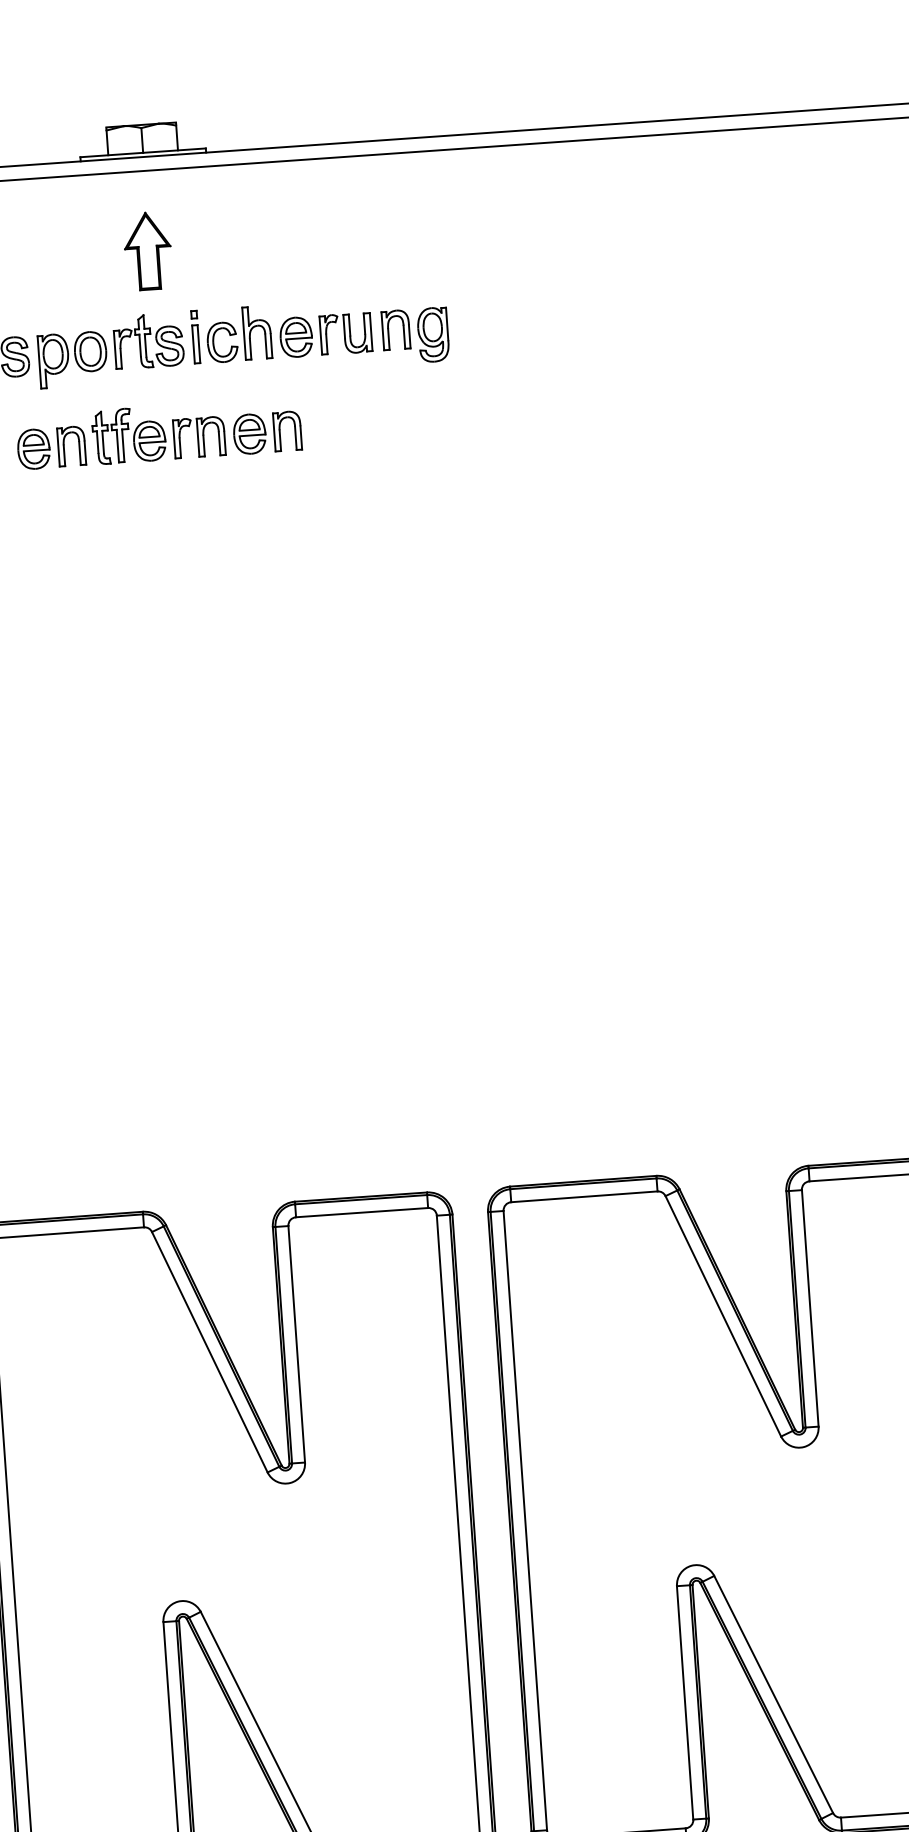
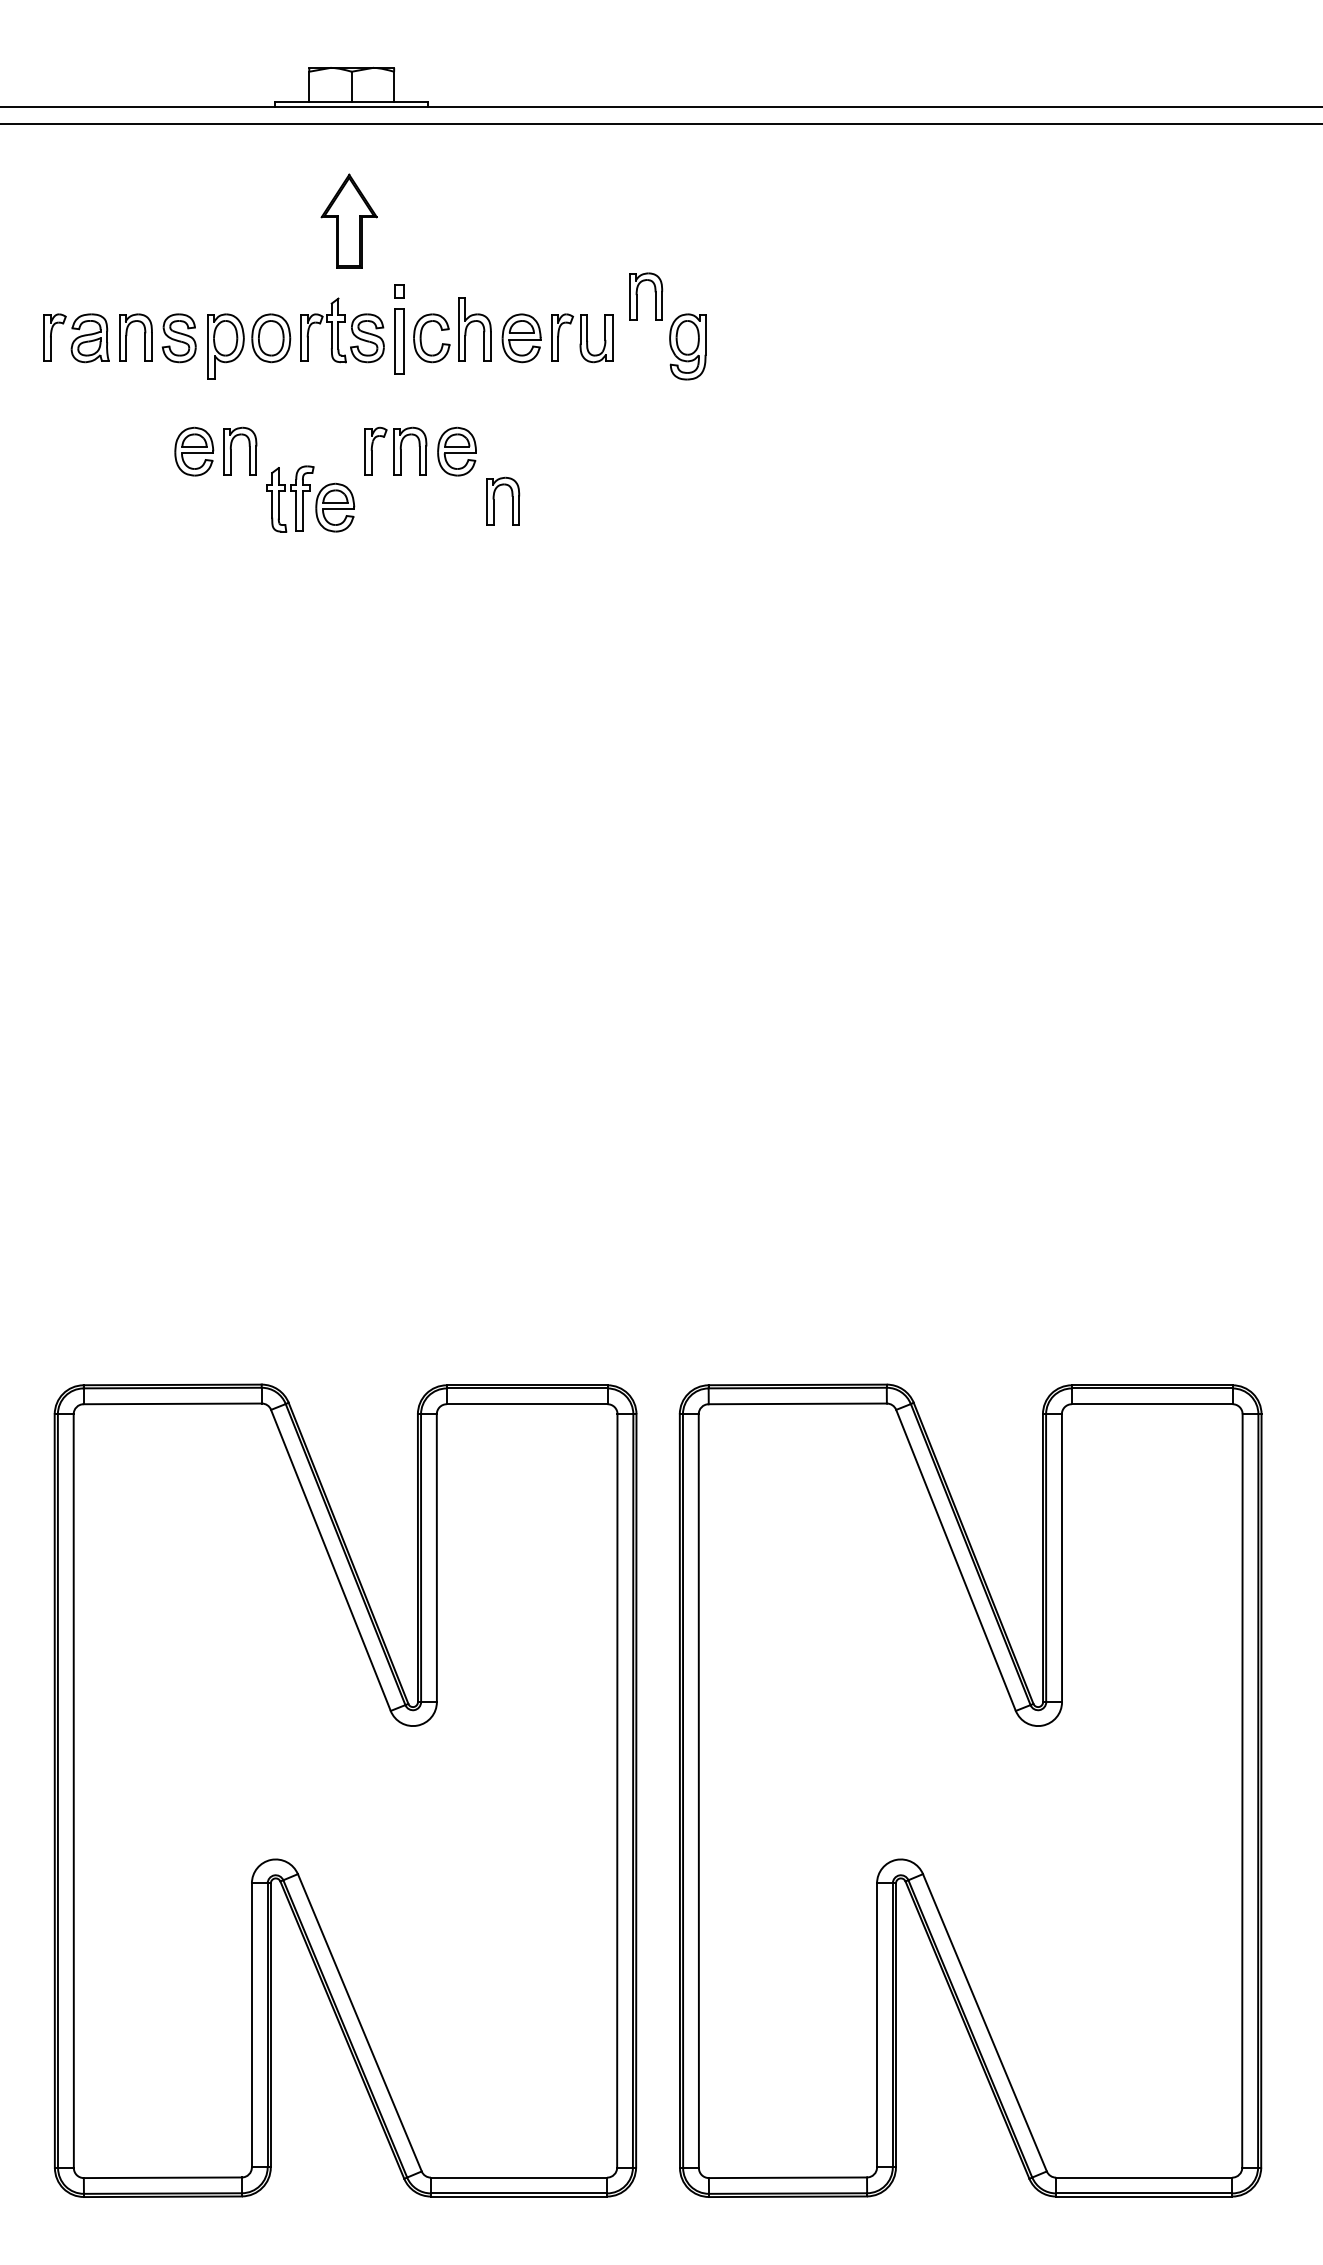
part: (402, 325) -> (654, 292), moved
part: (195, 337) -> (399, 329), size x1.4
part: (294, 426) -> (511, 496), moved
part: (128, 435) -> (310, 498), moved

